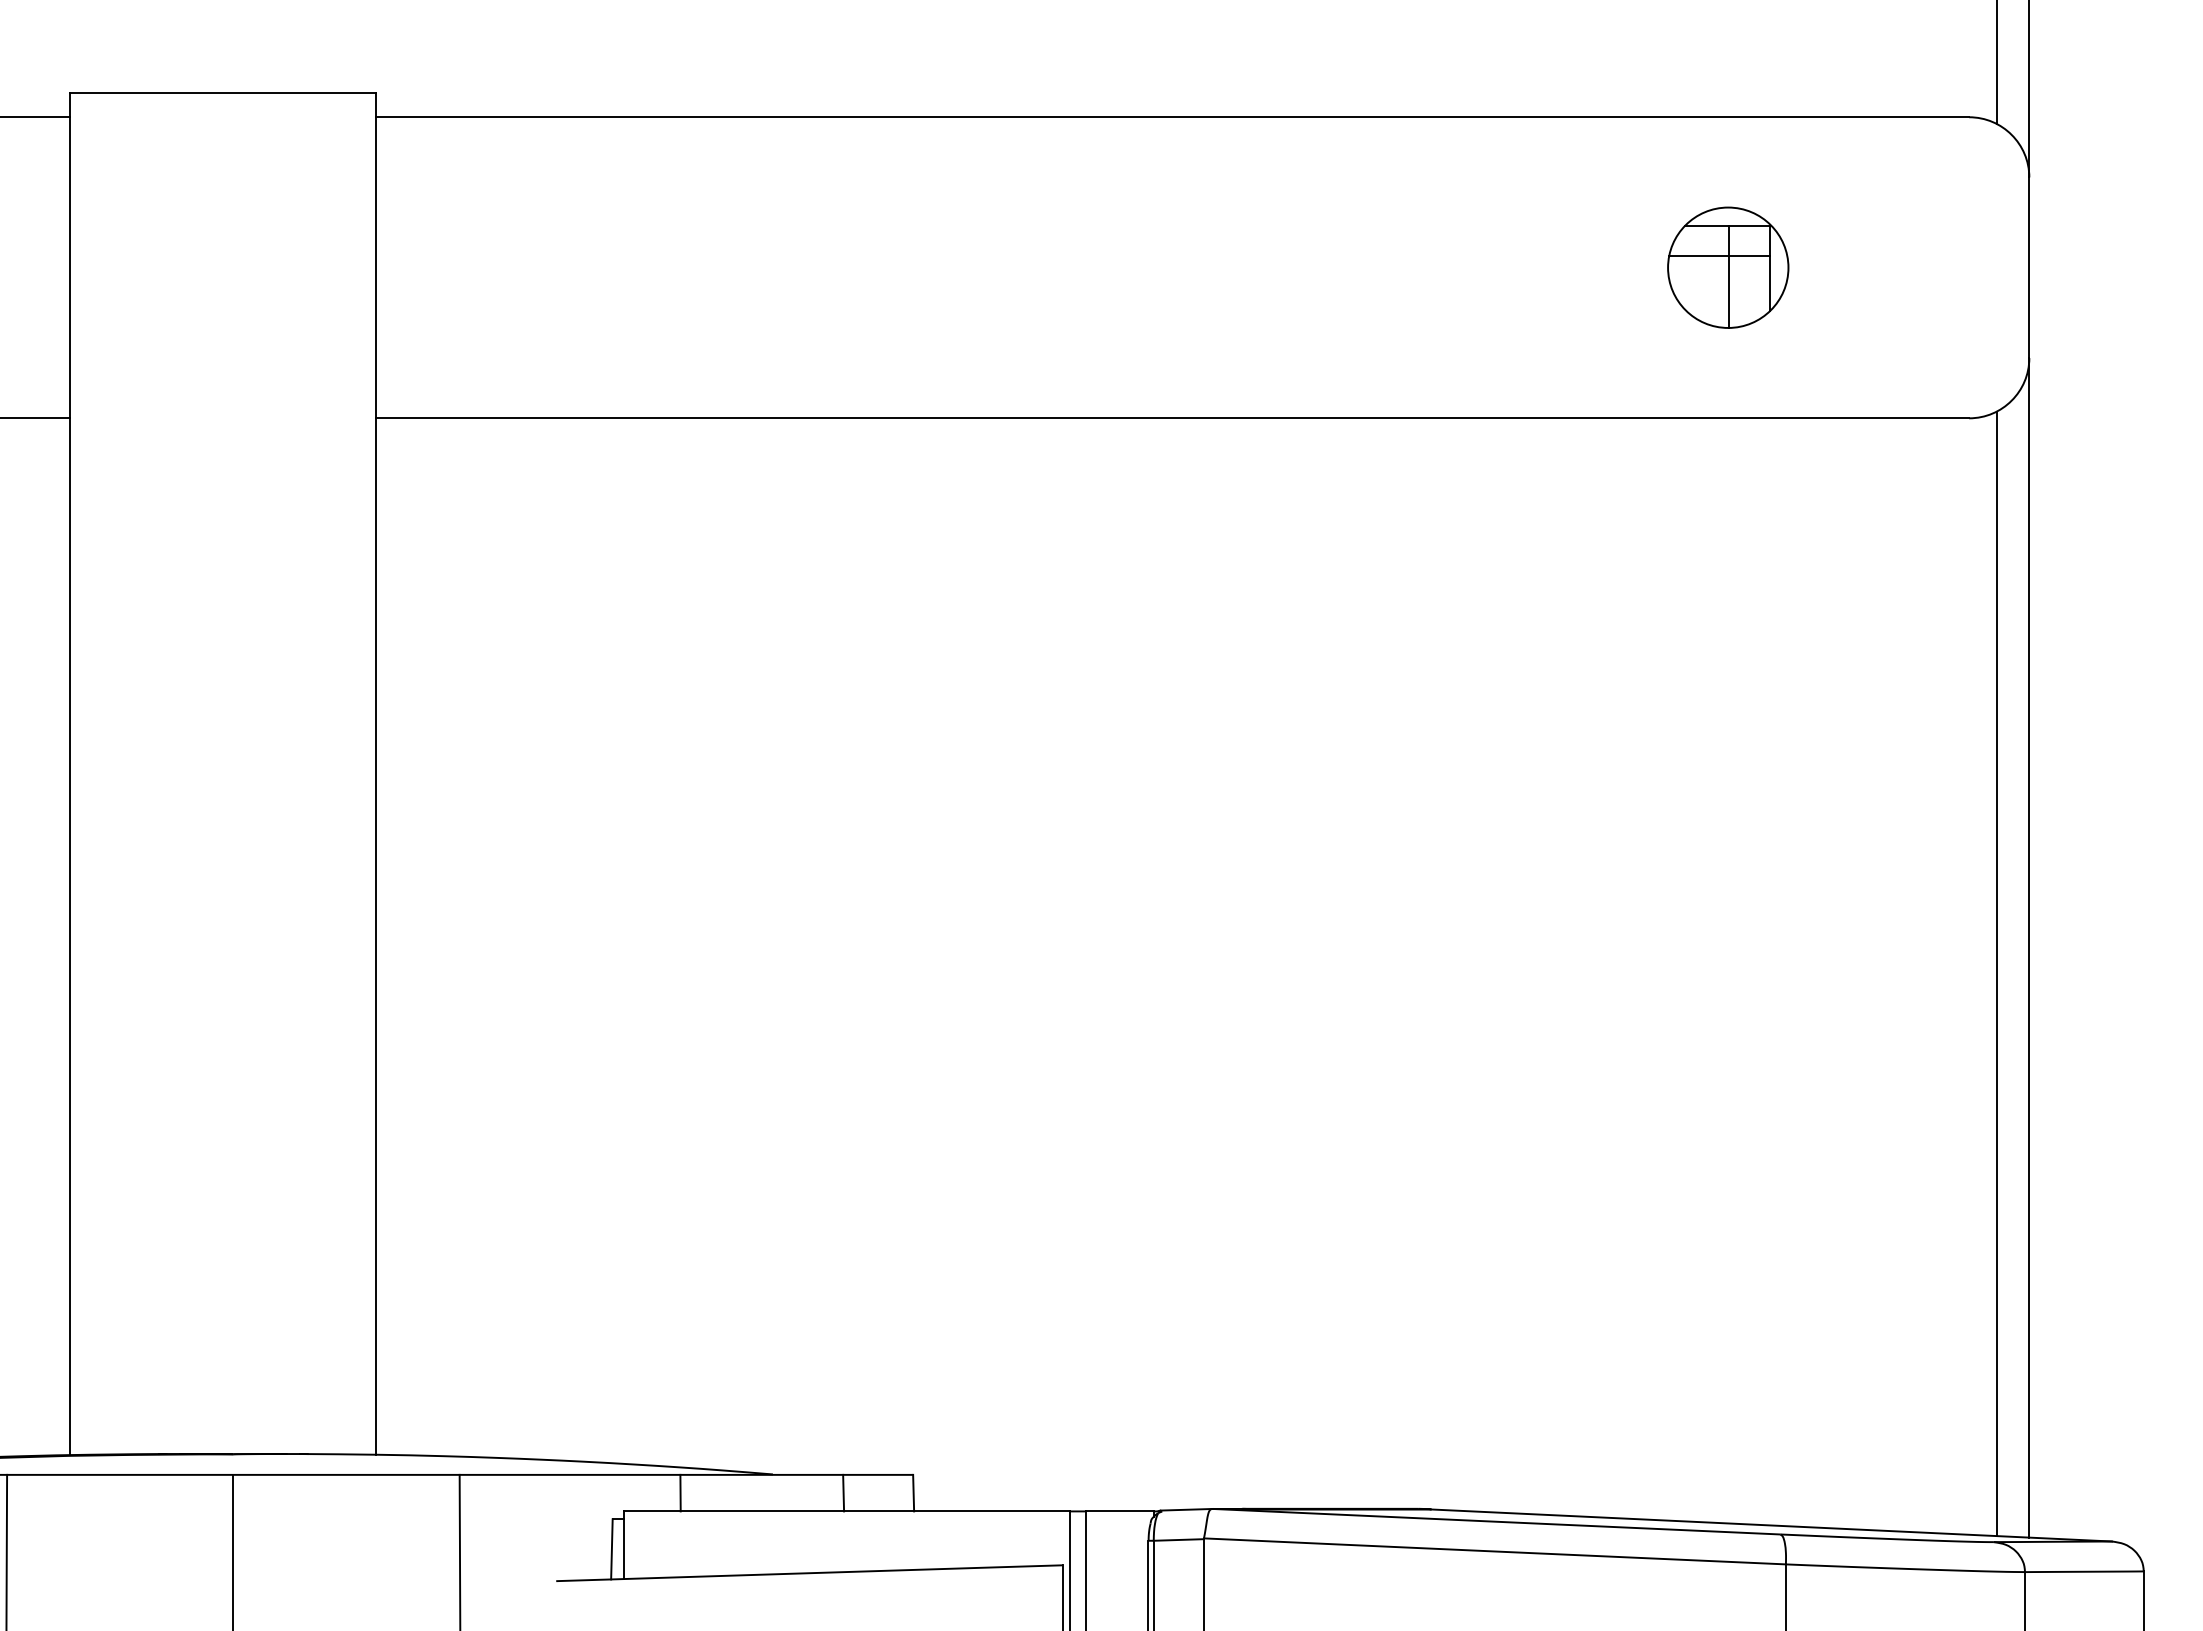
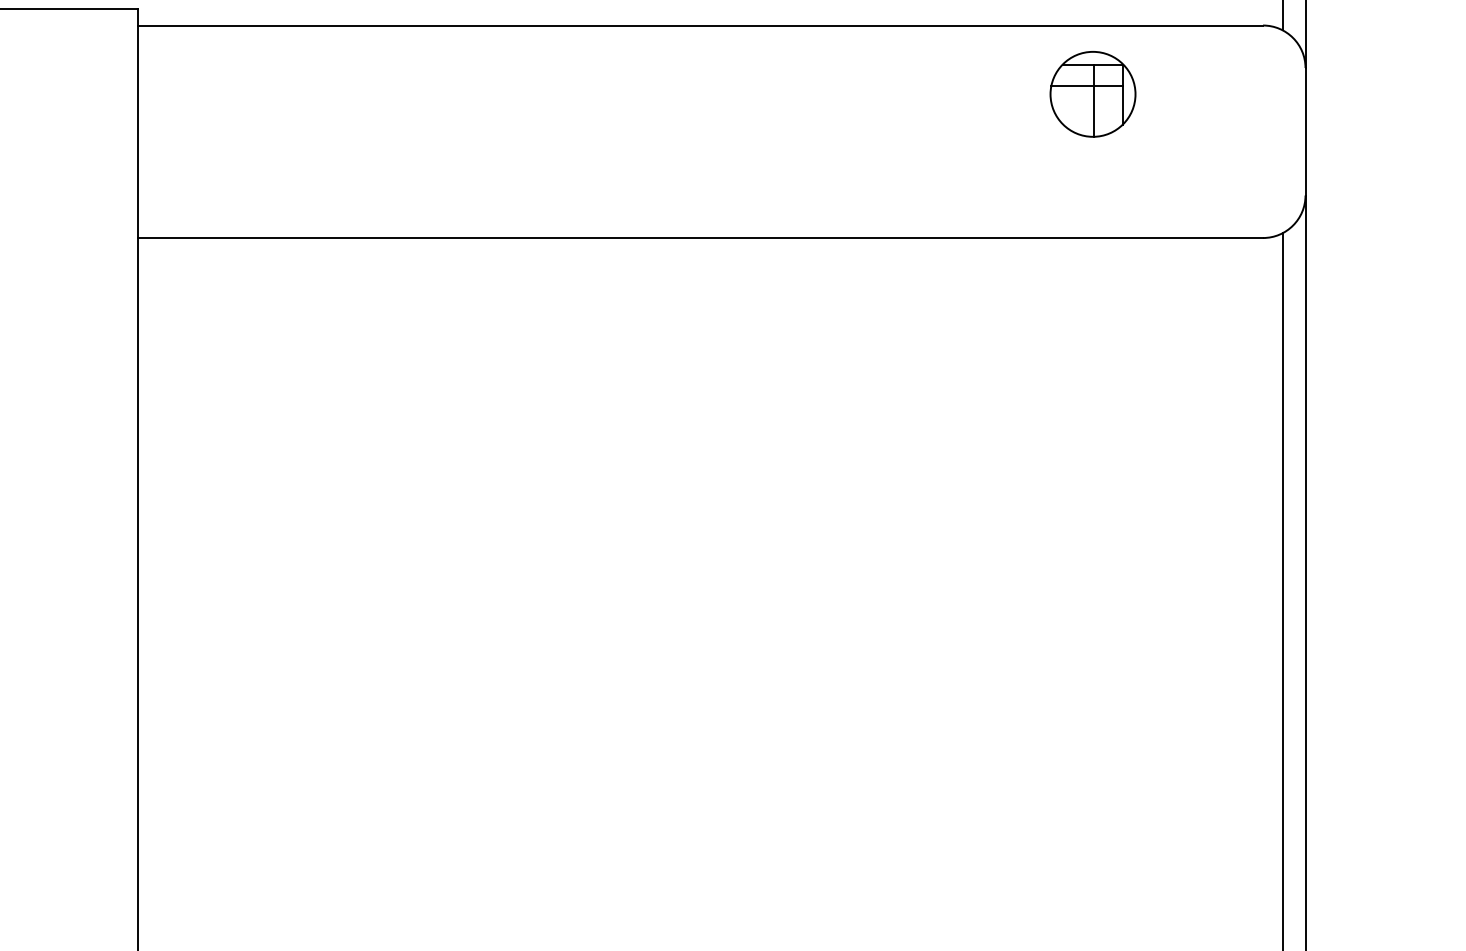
part: (1728, 267) -> (1093, 94), moved

